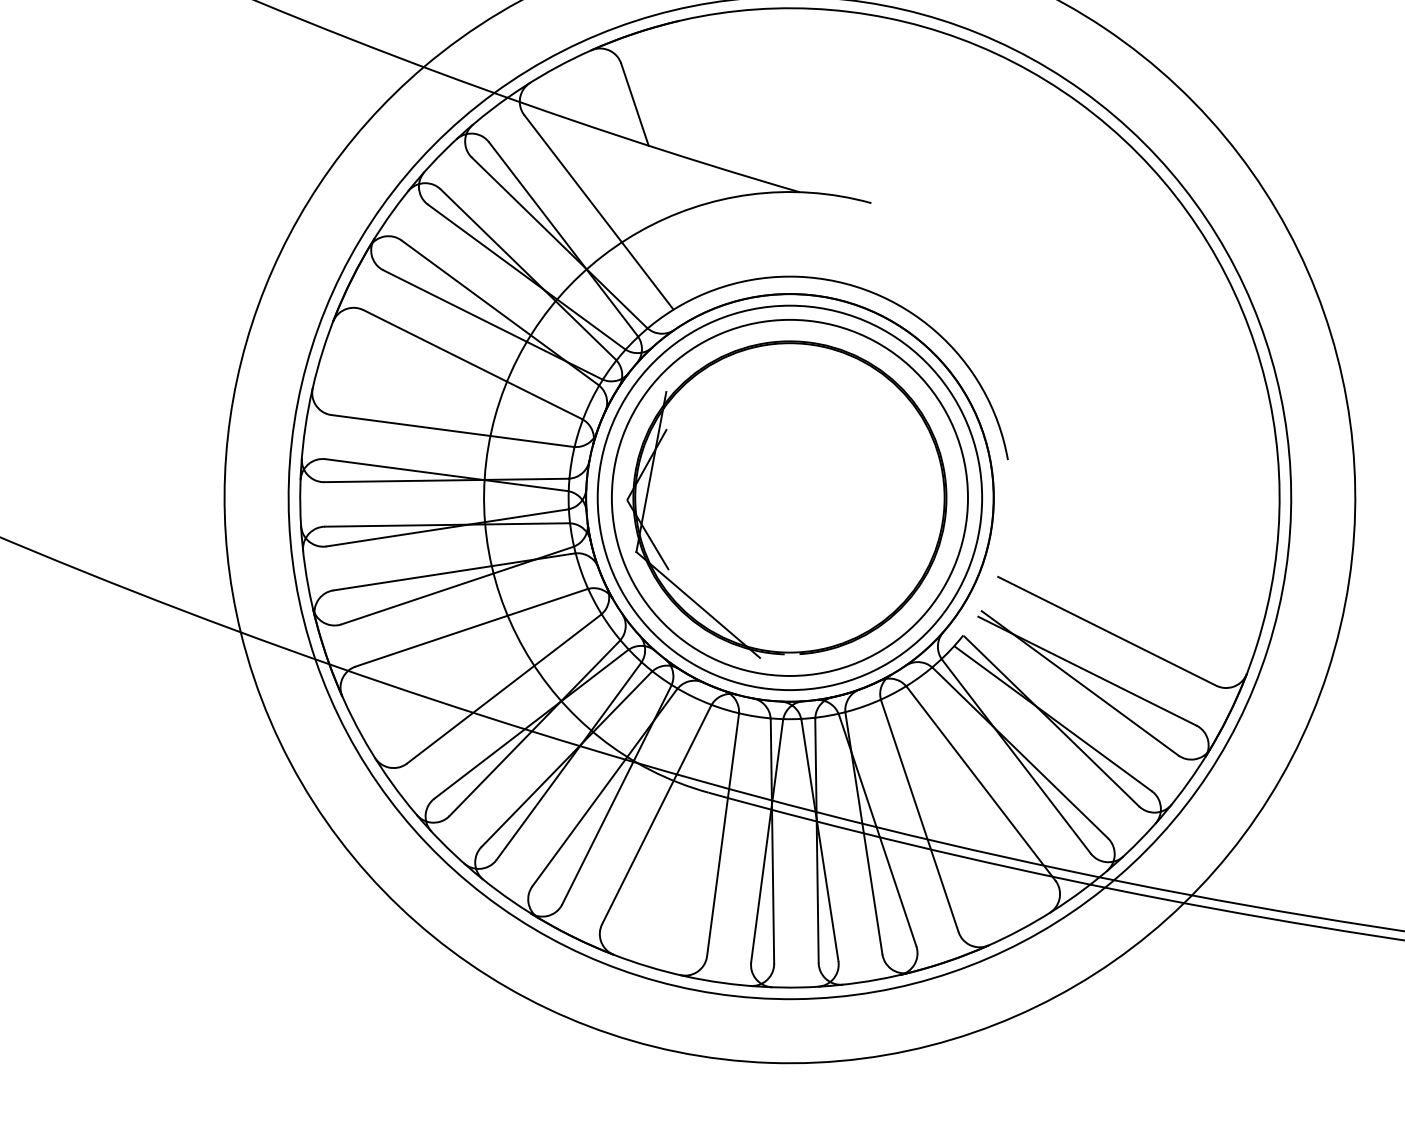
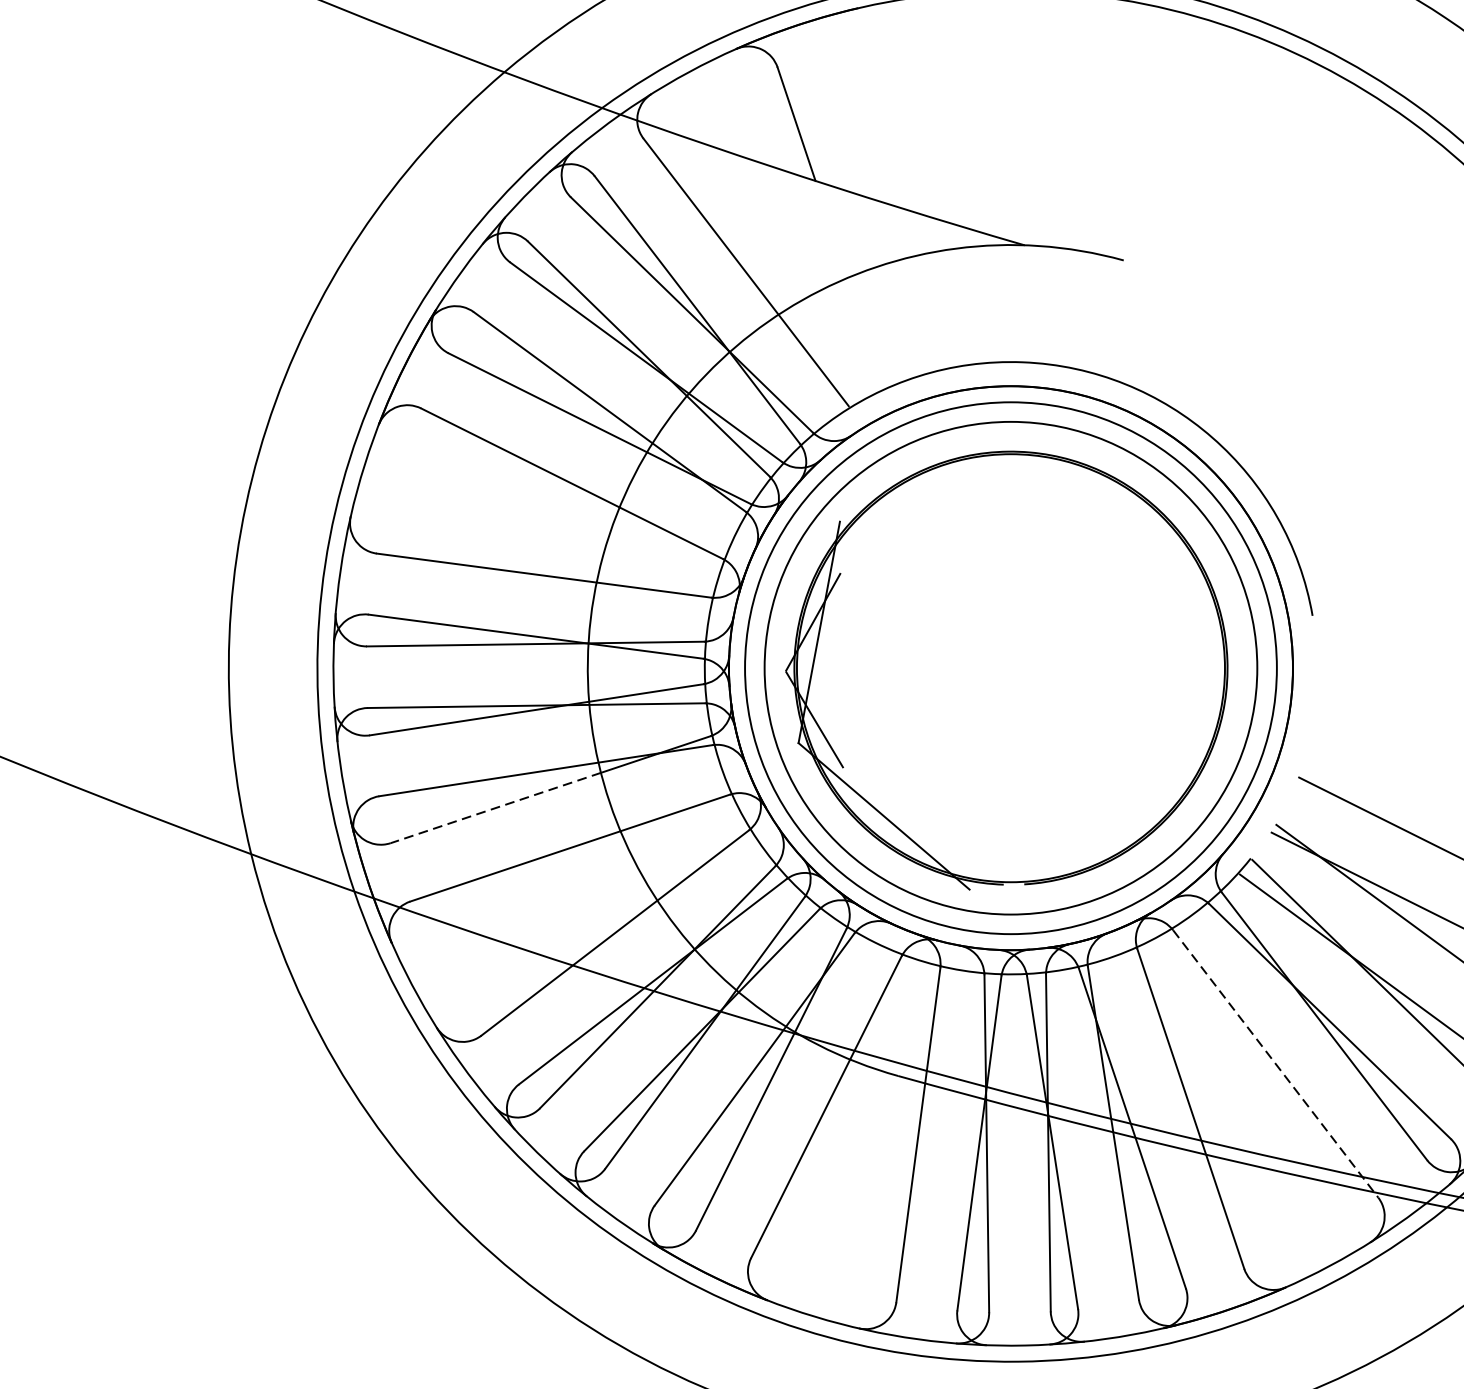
line: (417, 599) -> (495, 808), solid -> dashed
line: (981, 783) -> (1276, 1063), solid -> dashed

